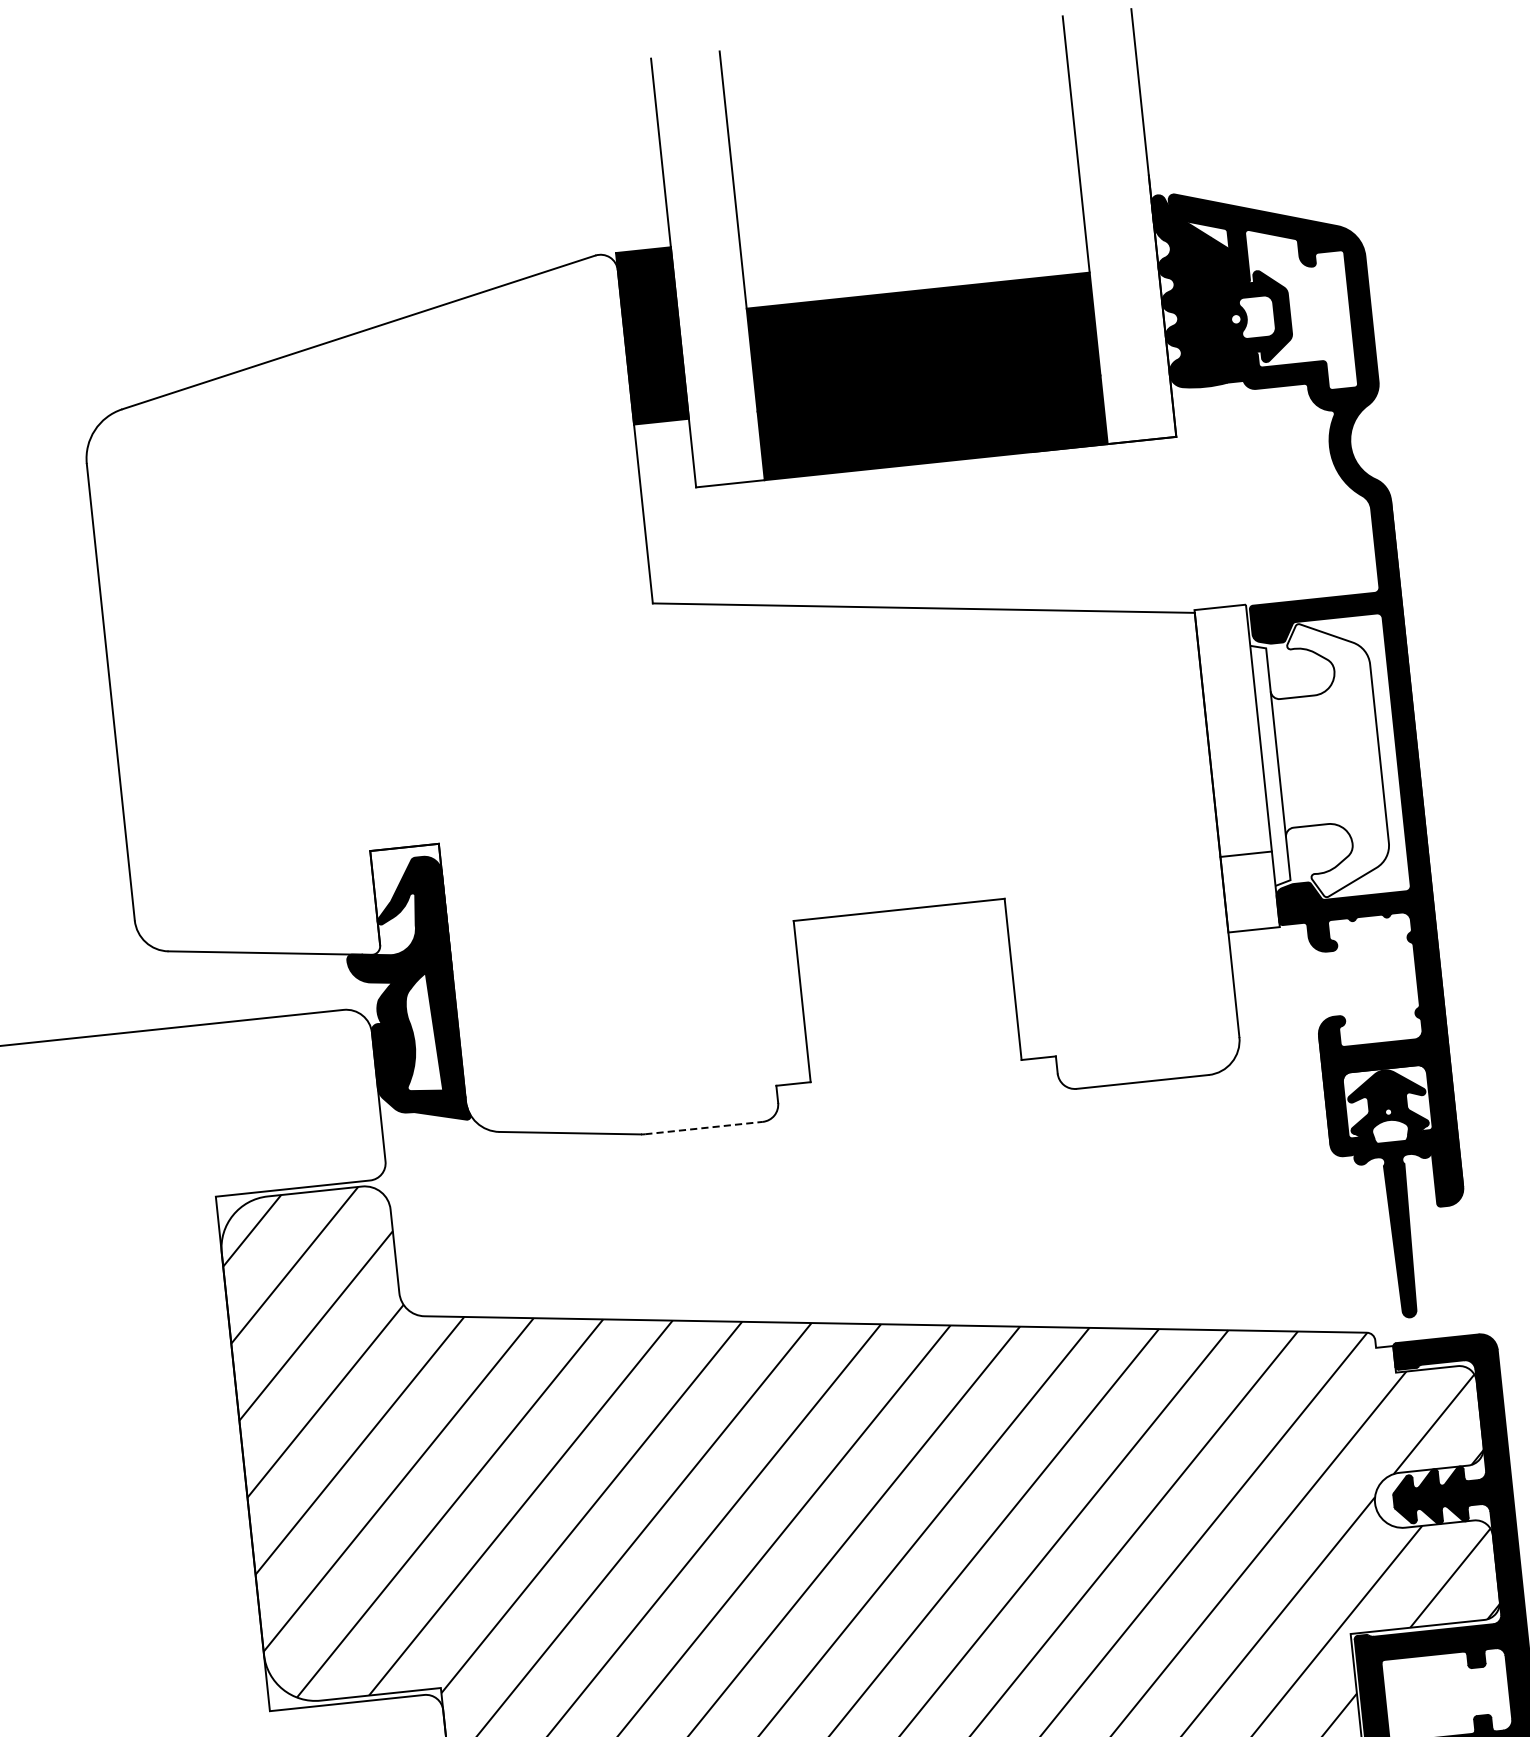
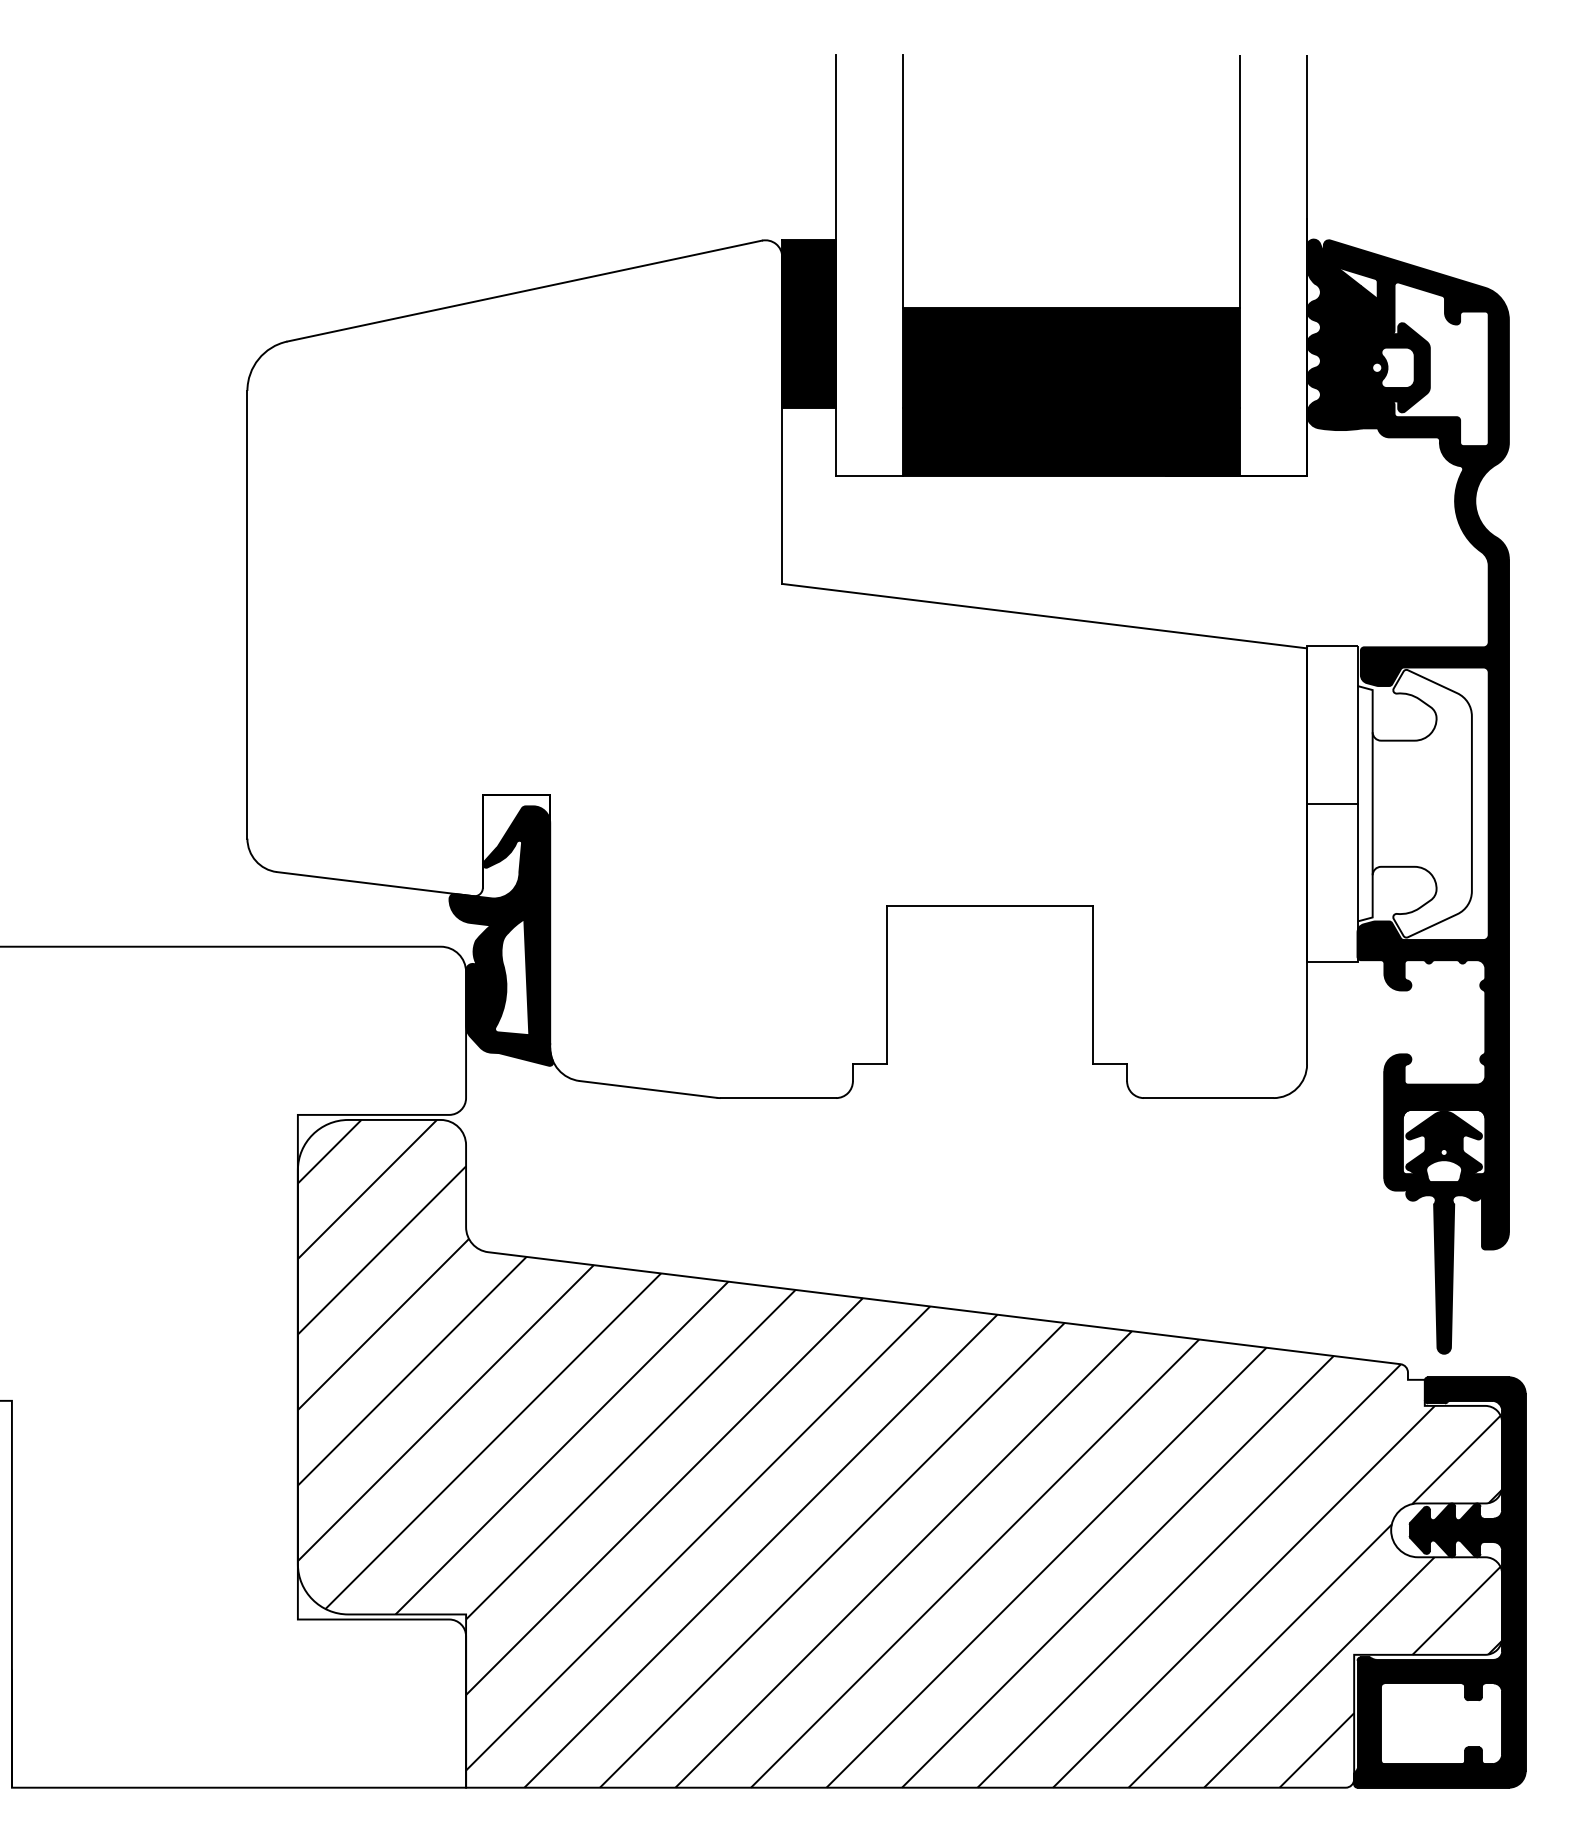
line: (1246, 853) -> (1332, 803), moved
line: (704, 1128) -> (778, 1098), dashed -> solid

